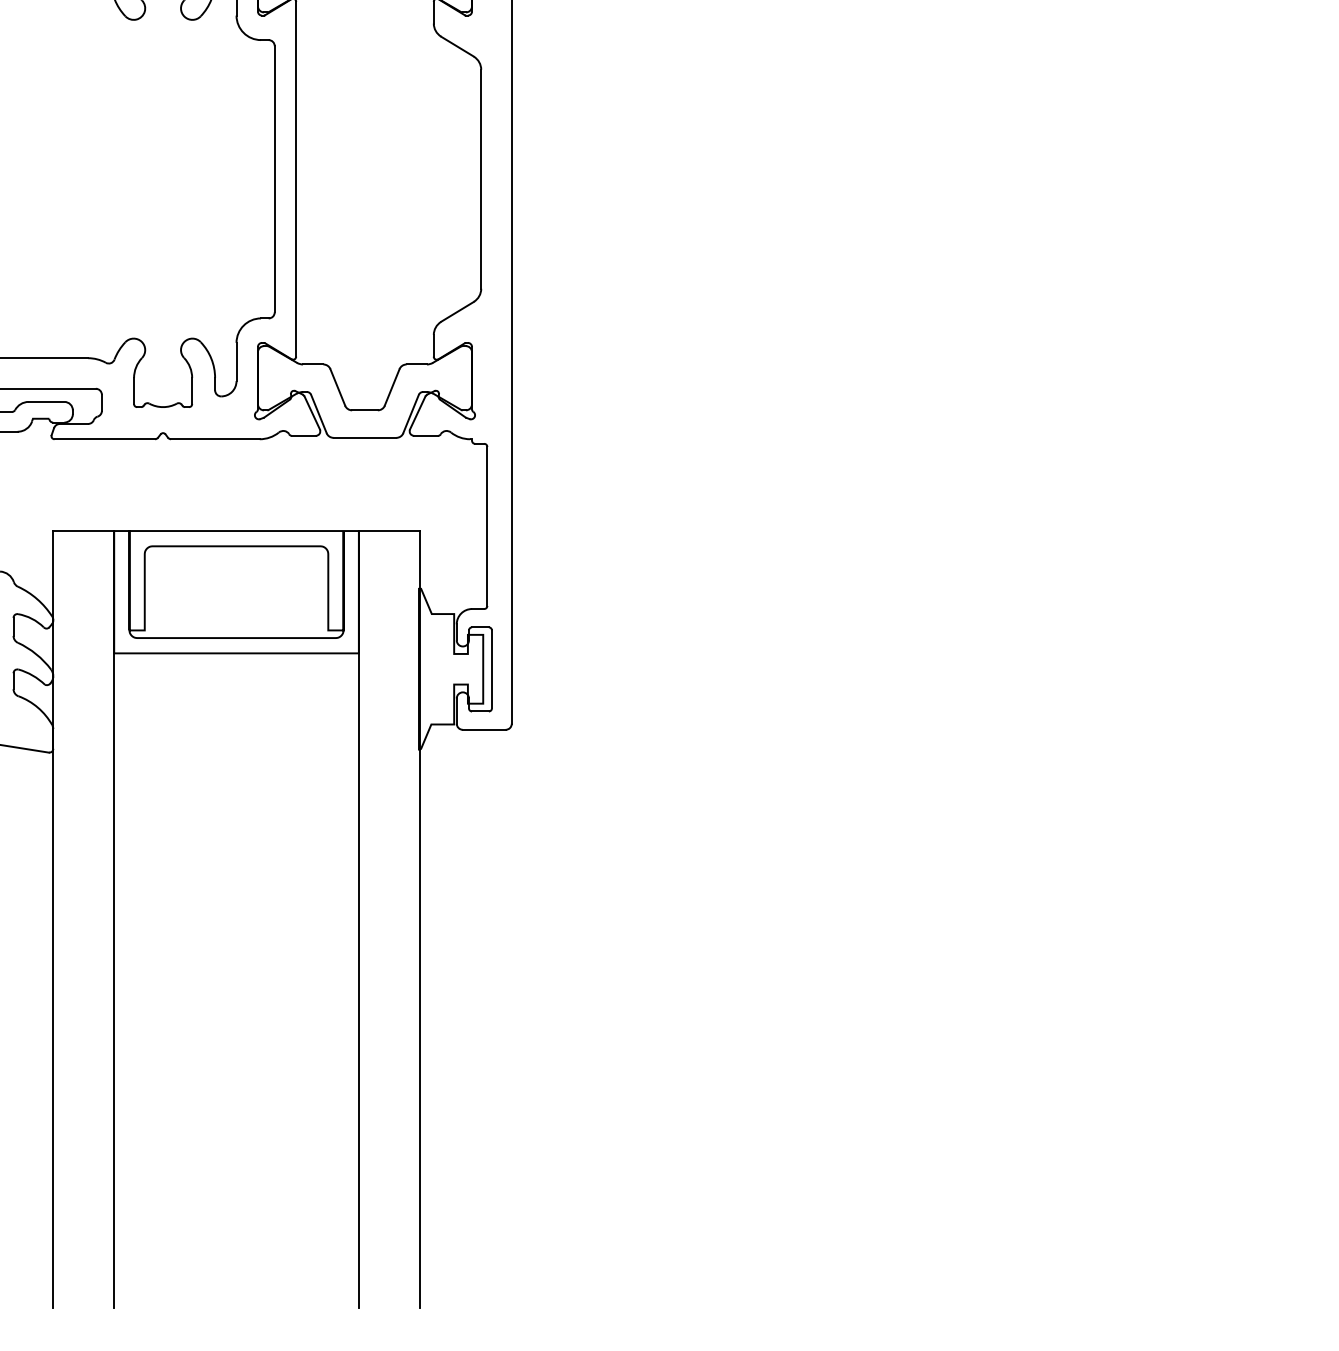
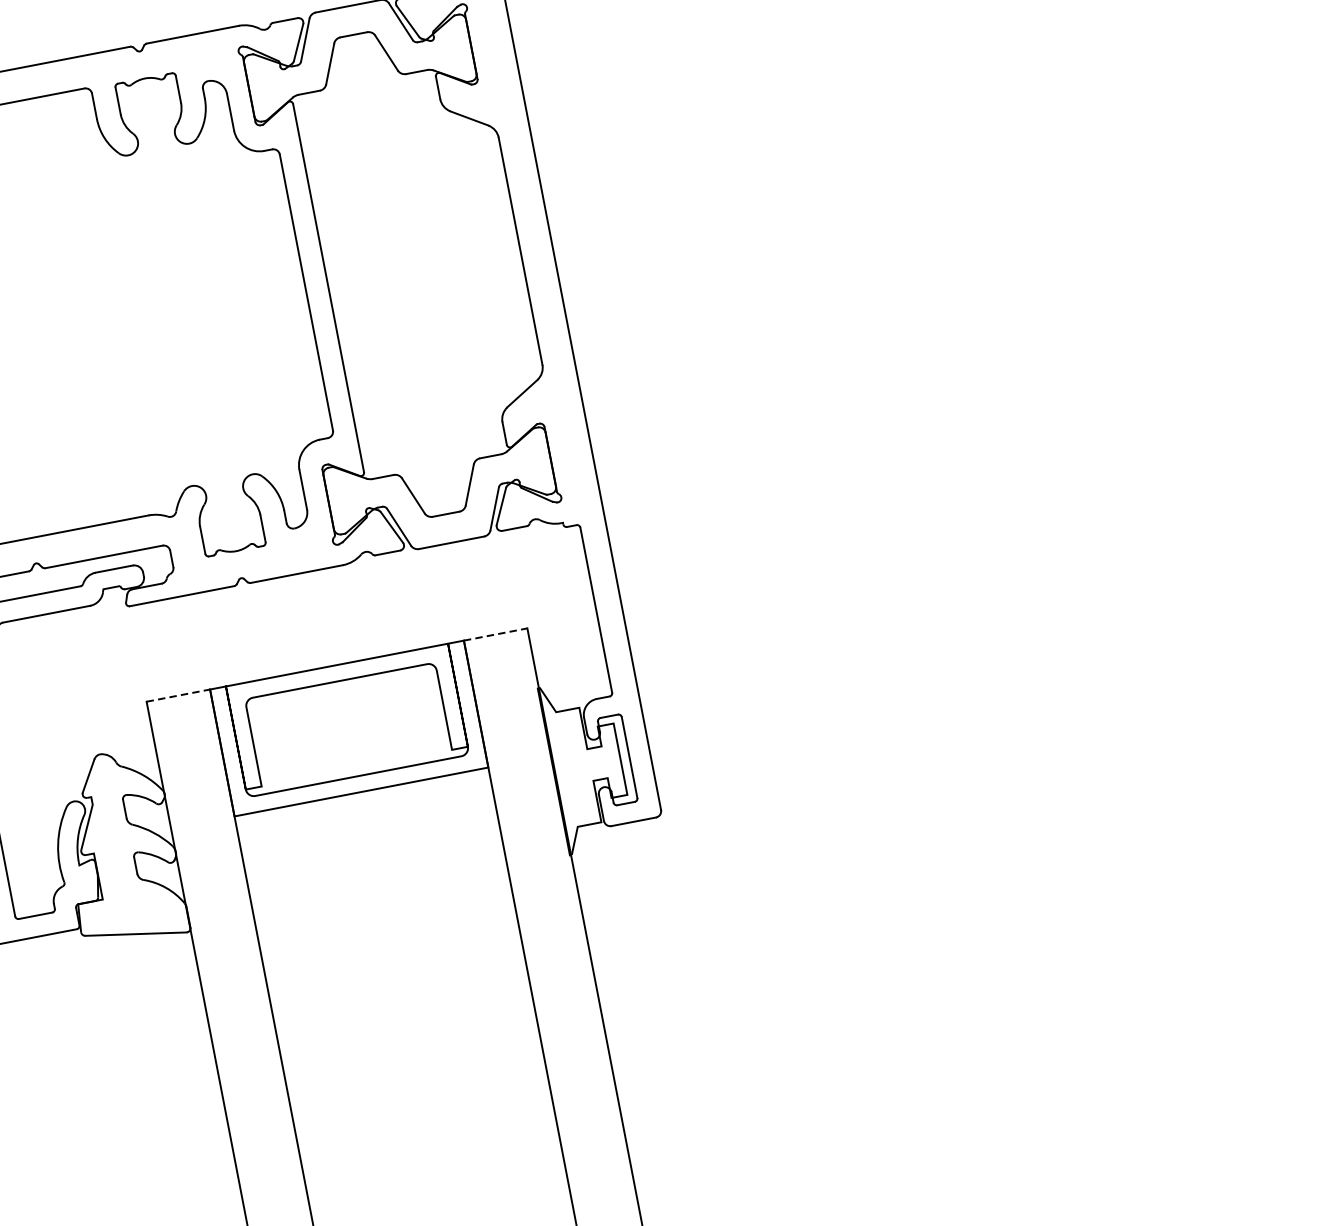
line: (83, 531) -> (178, 696), solid -> dashed
line: (389, 531) -> (495, 635), solid -> dashed

